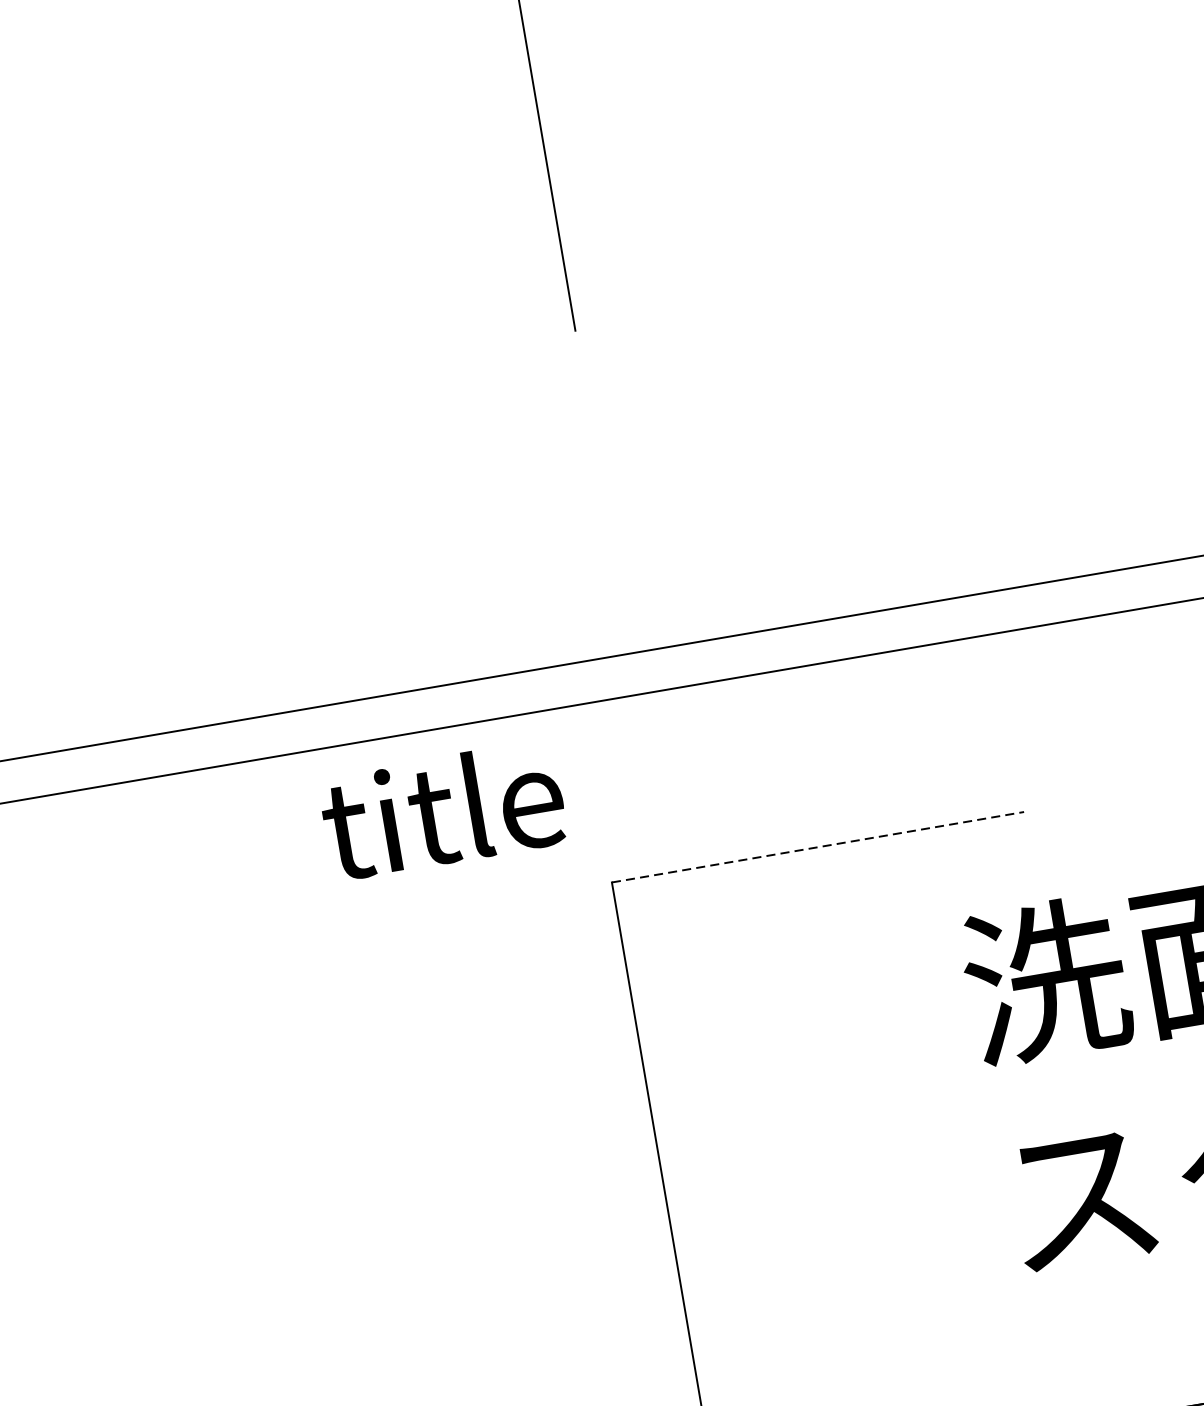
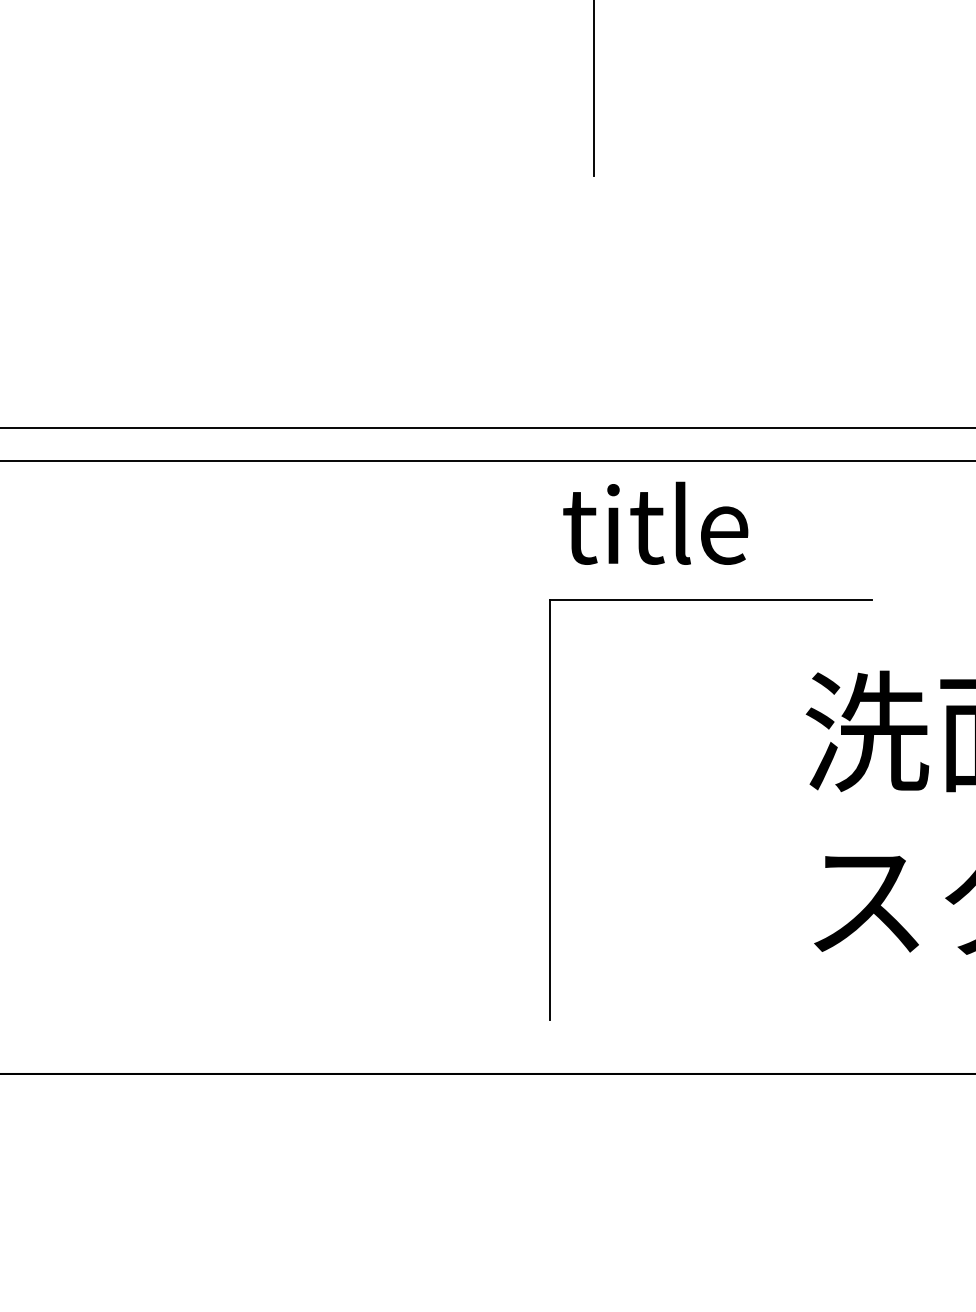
text: (442, 809) -> (655, 522), moved
line: (818, 847) -> (711, 600), dashed -> solid

